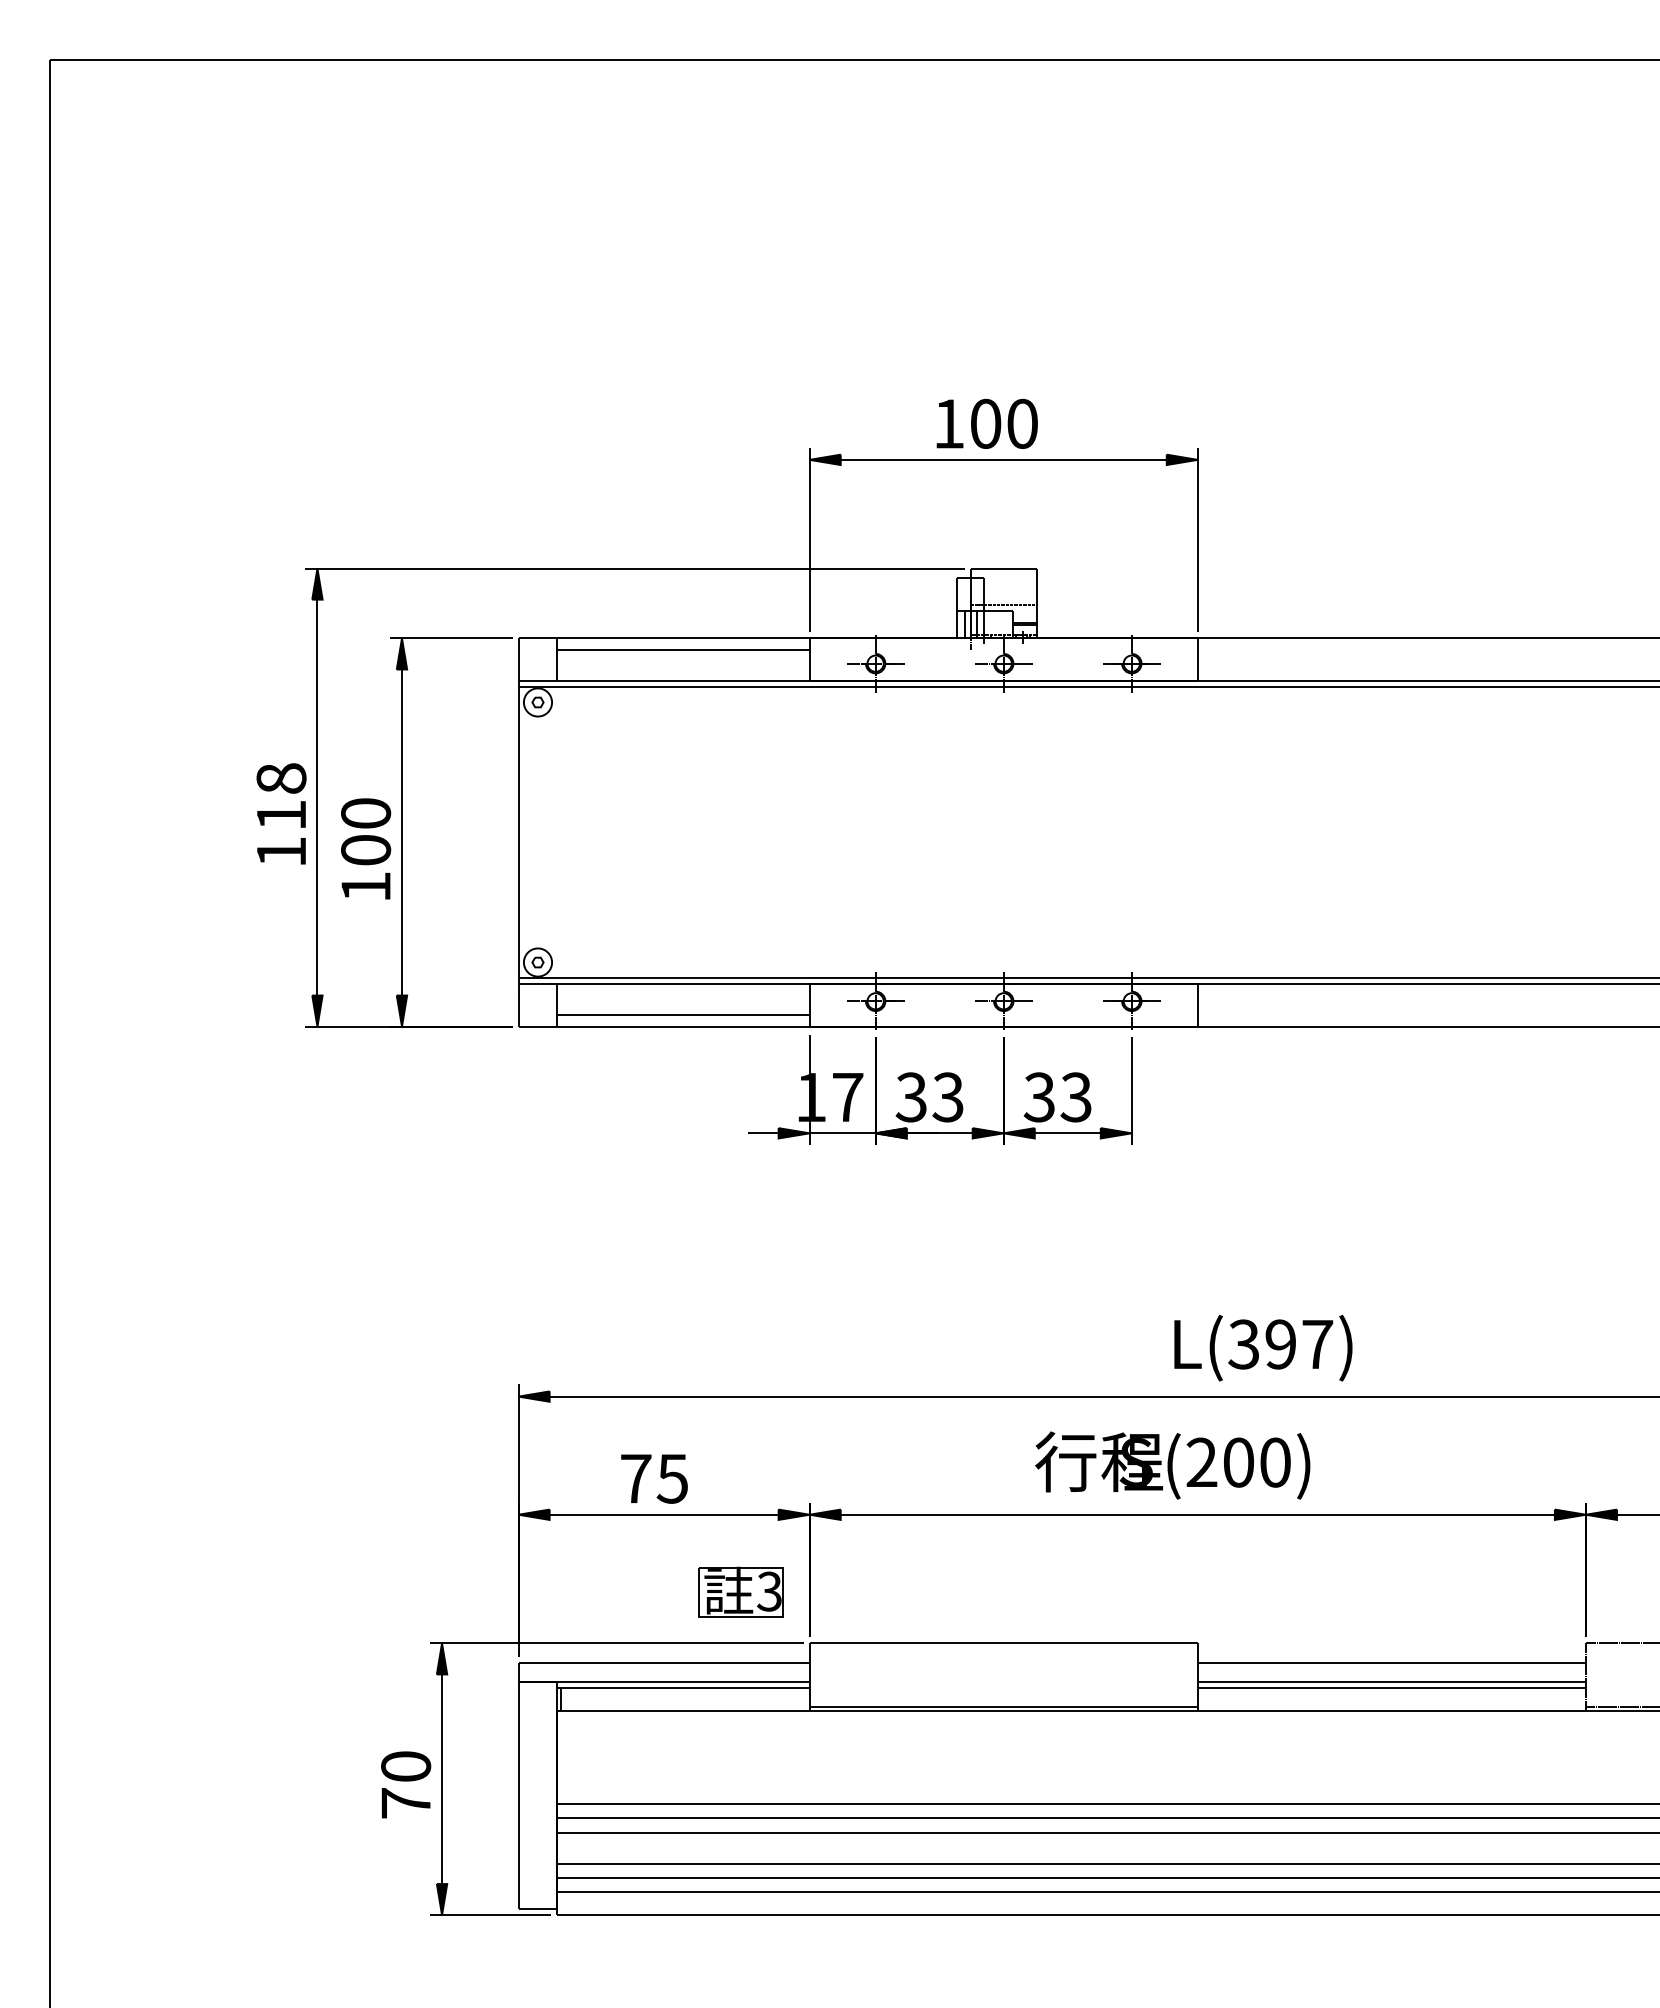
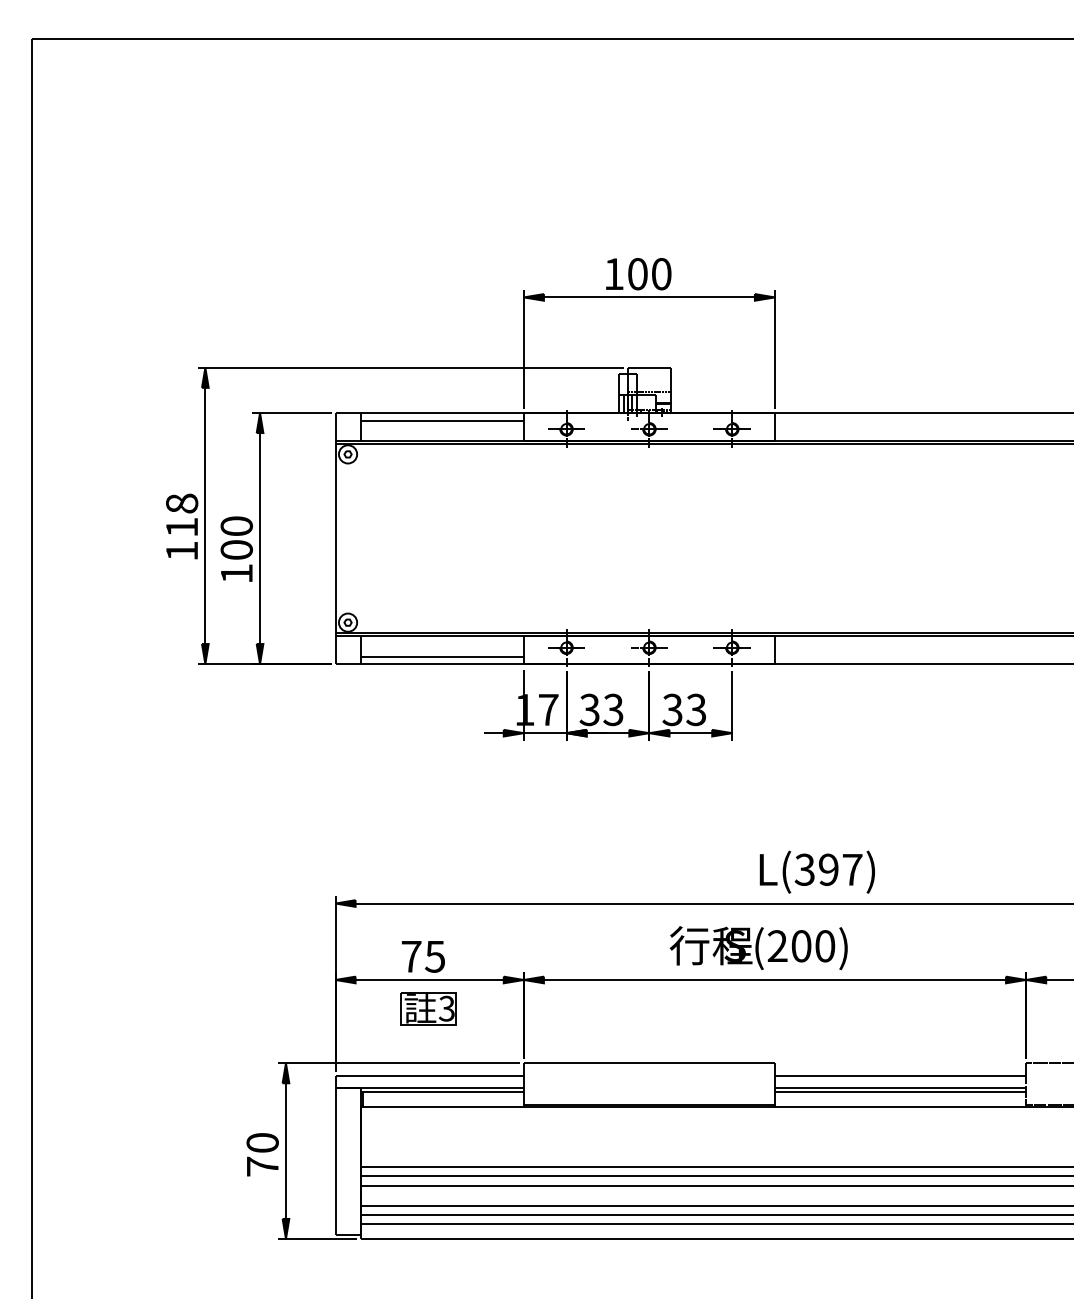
part: (741, 1591) -> (428, 1008), moved

